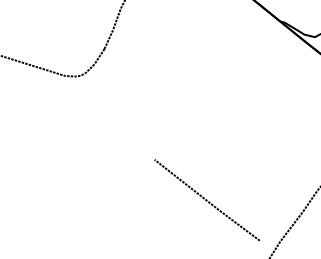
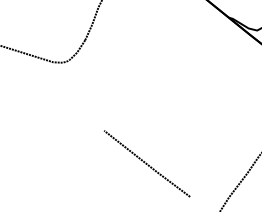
line: (206, 199) -> (146, 163), moved

